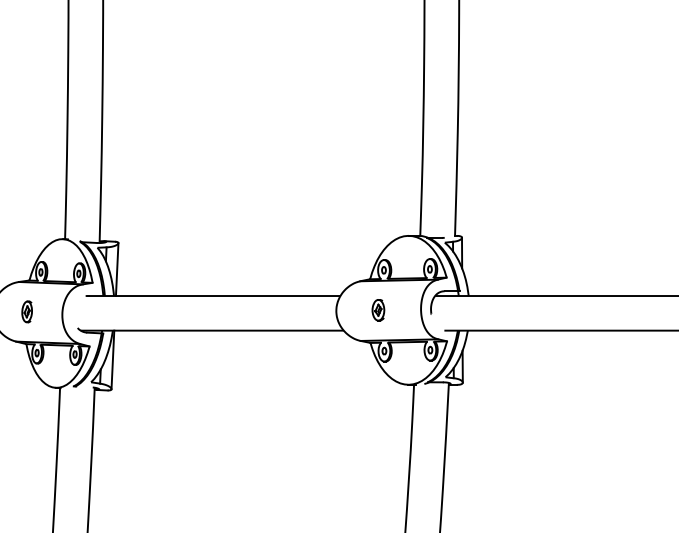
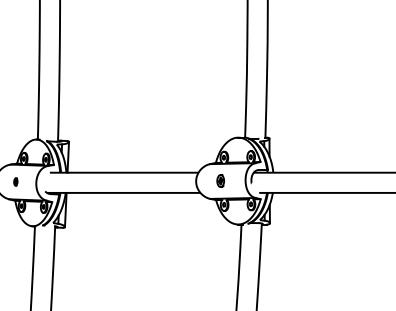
part: (26, 311) -> (15, 181), size x0.6

